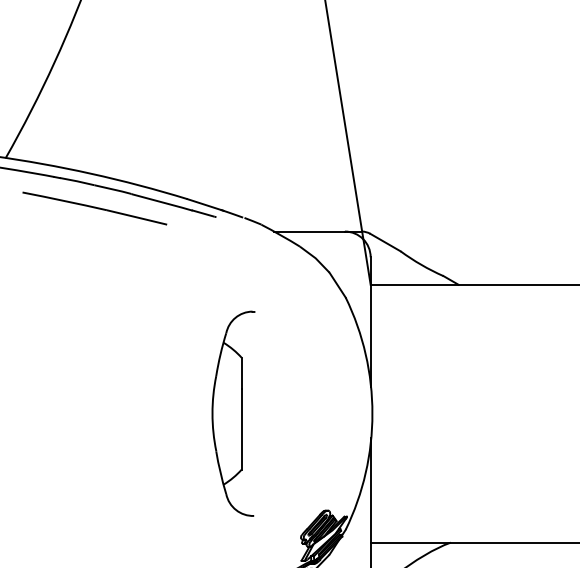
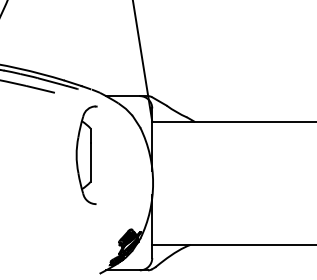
part: (233, 412) -> (86, 154), moved

